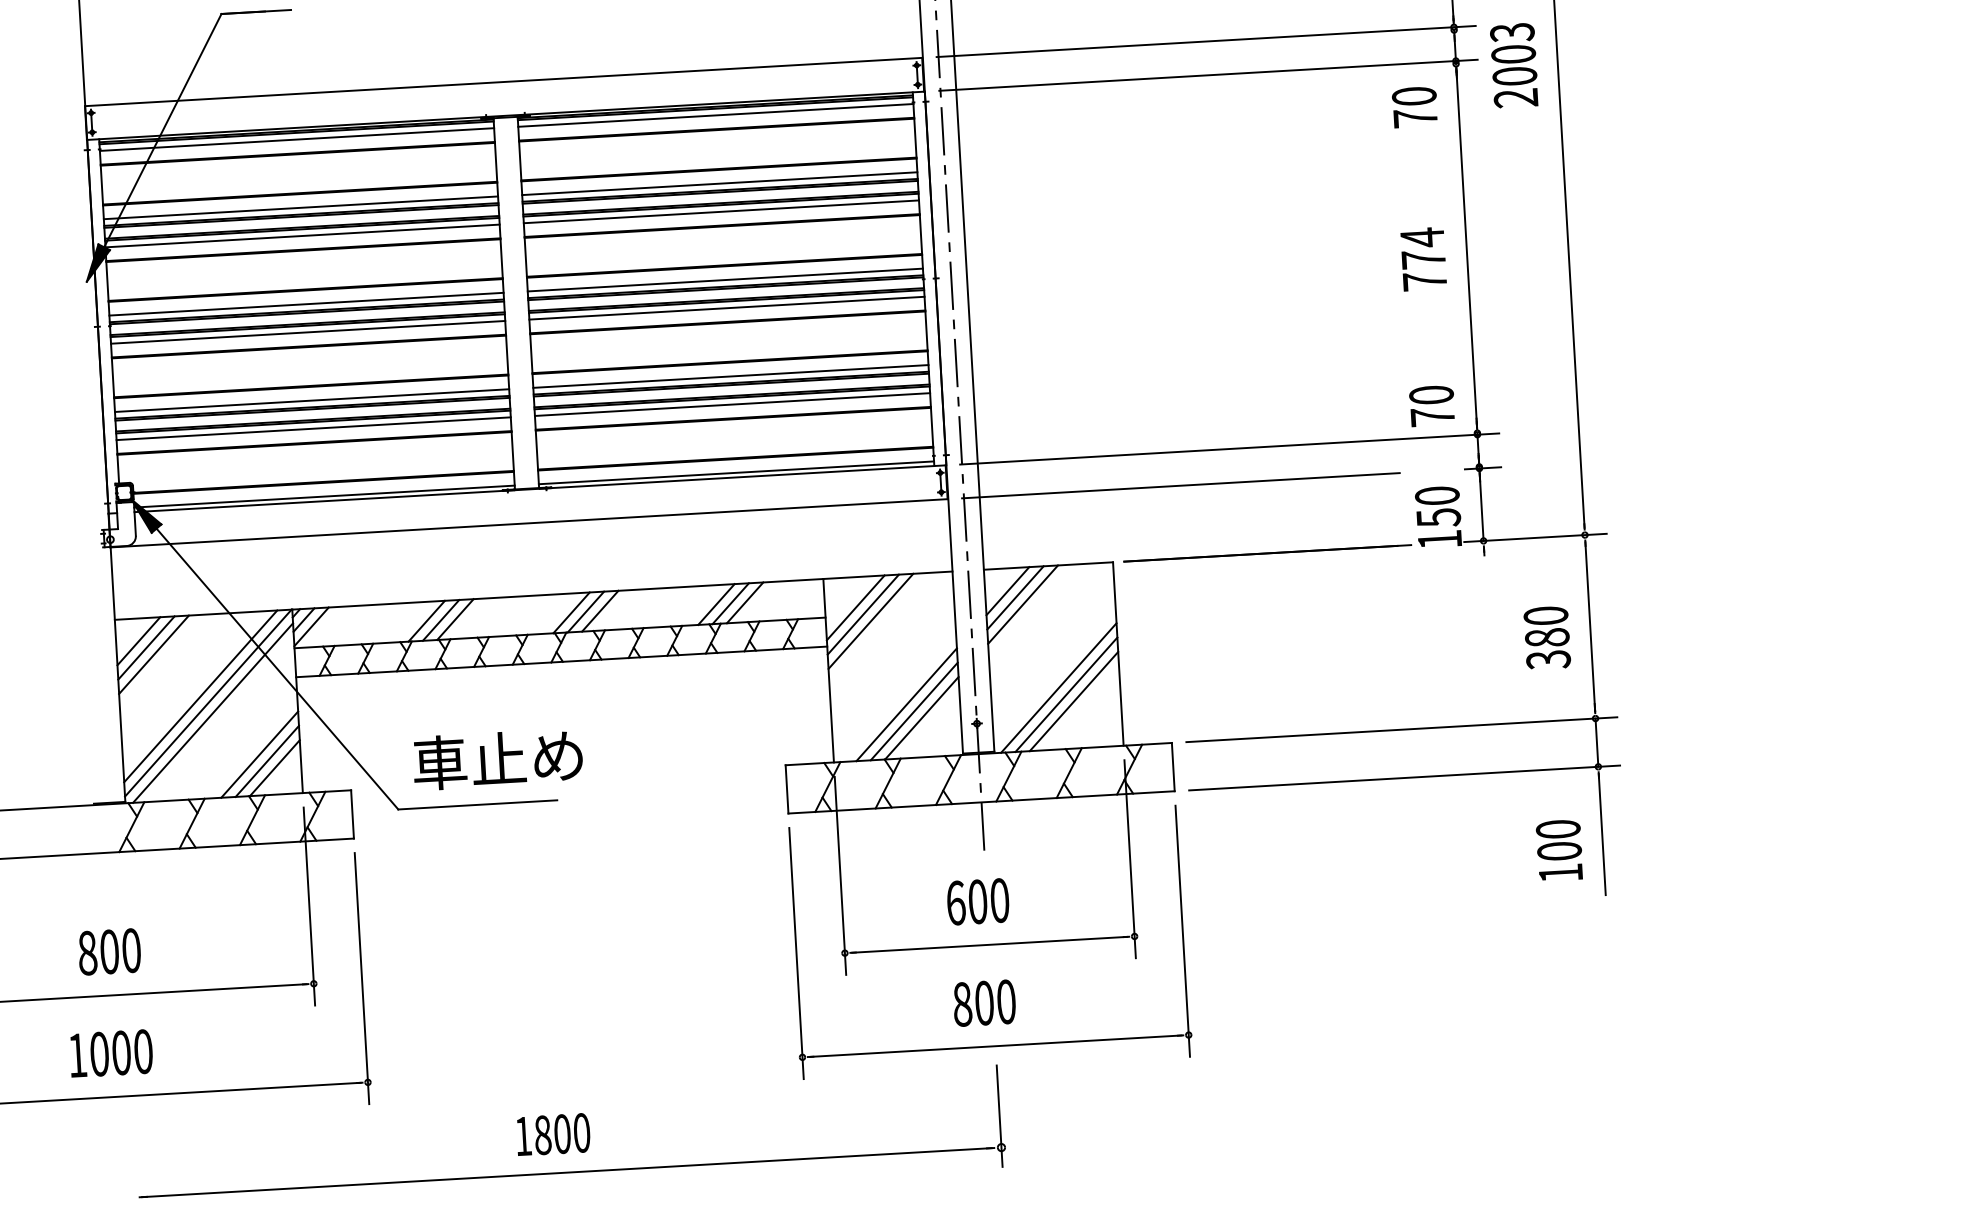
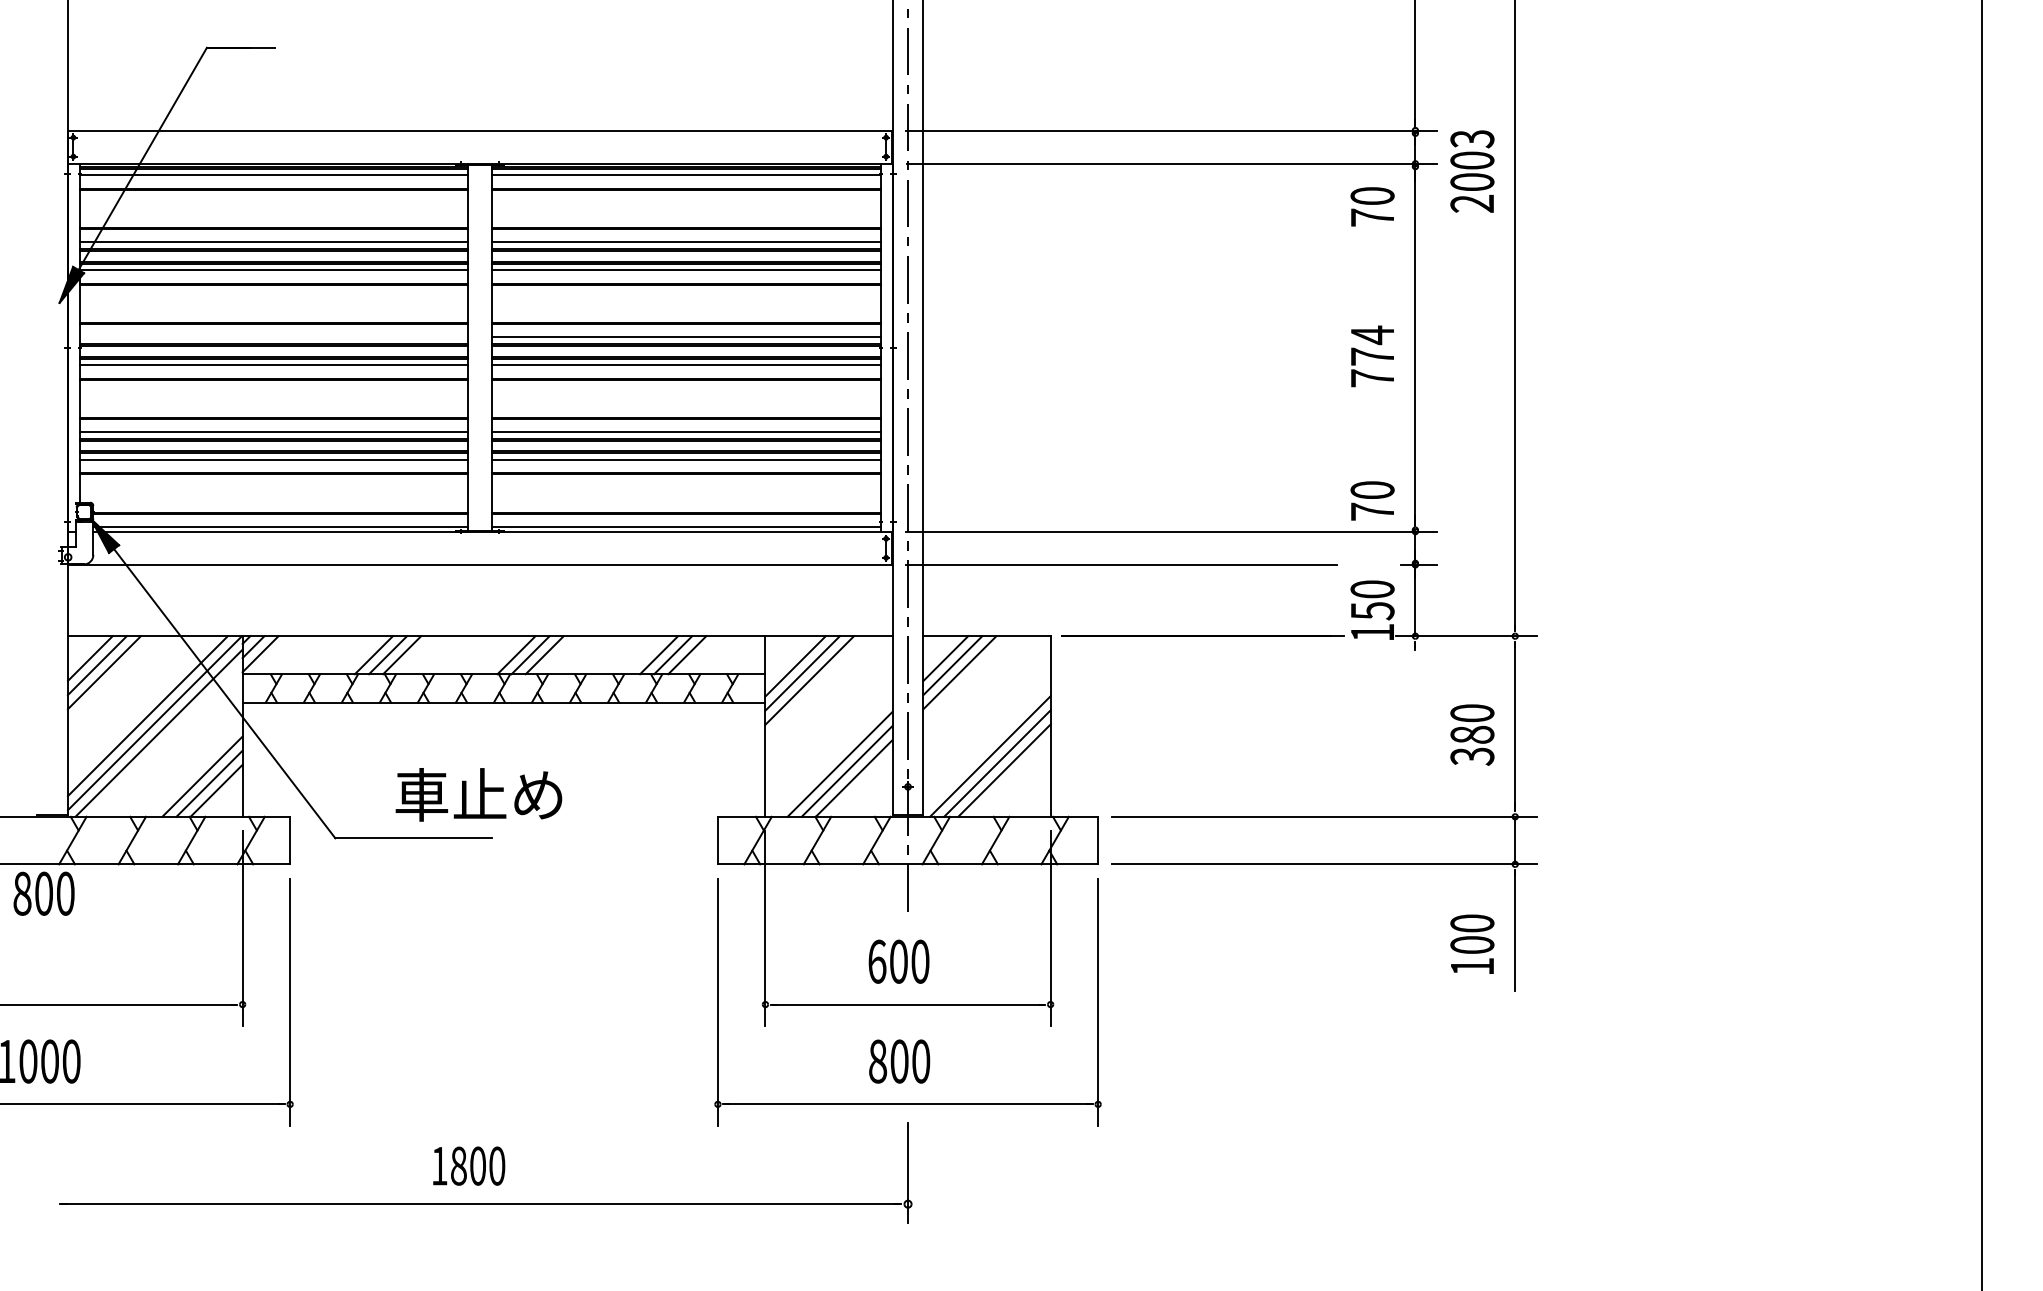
line: (306, 304) -> (273, 337), removed
text: (497, 759) -> (478, 794), moved
text: (109, 951) -> (43, 893), moved

